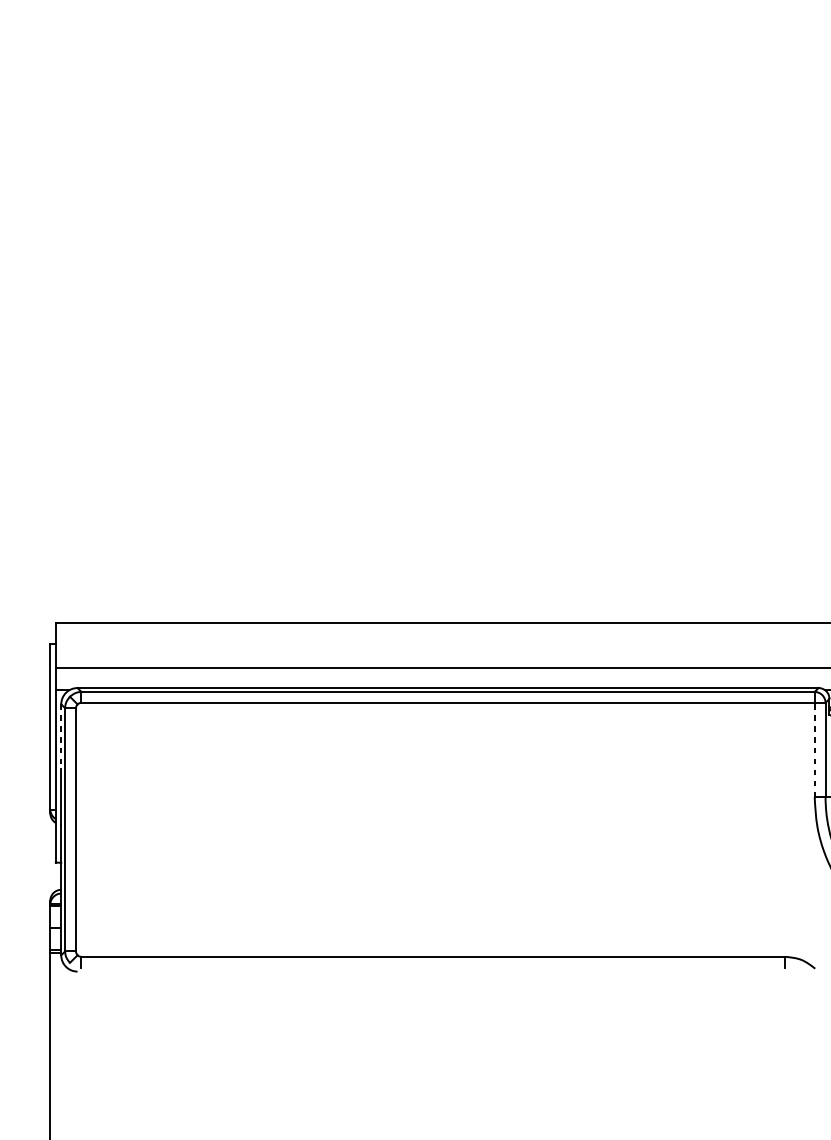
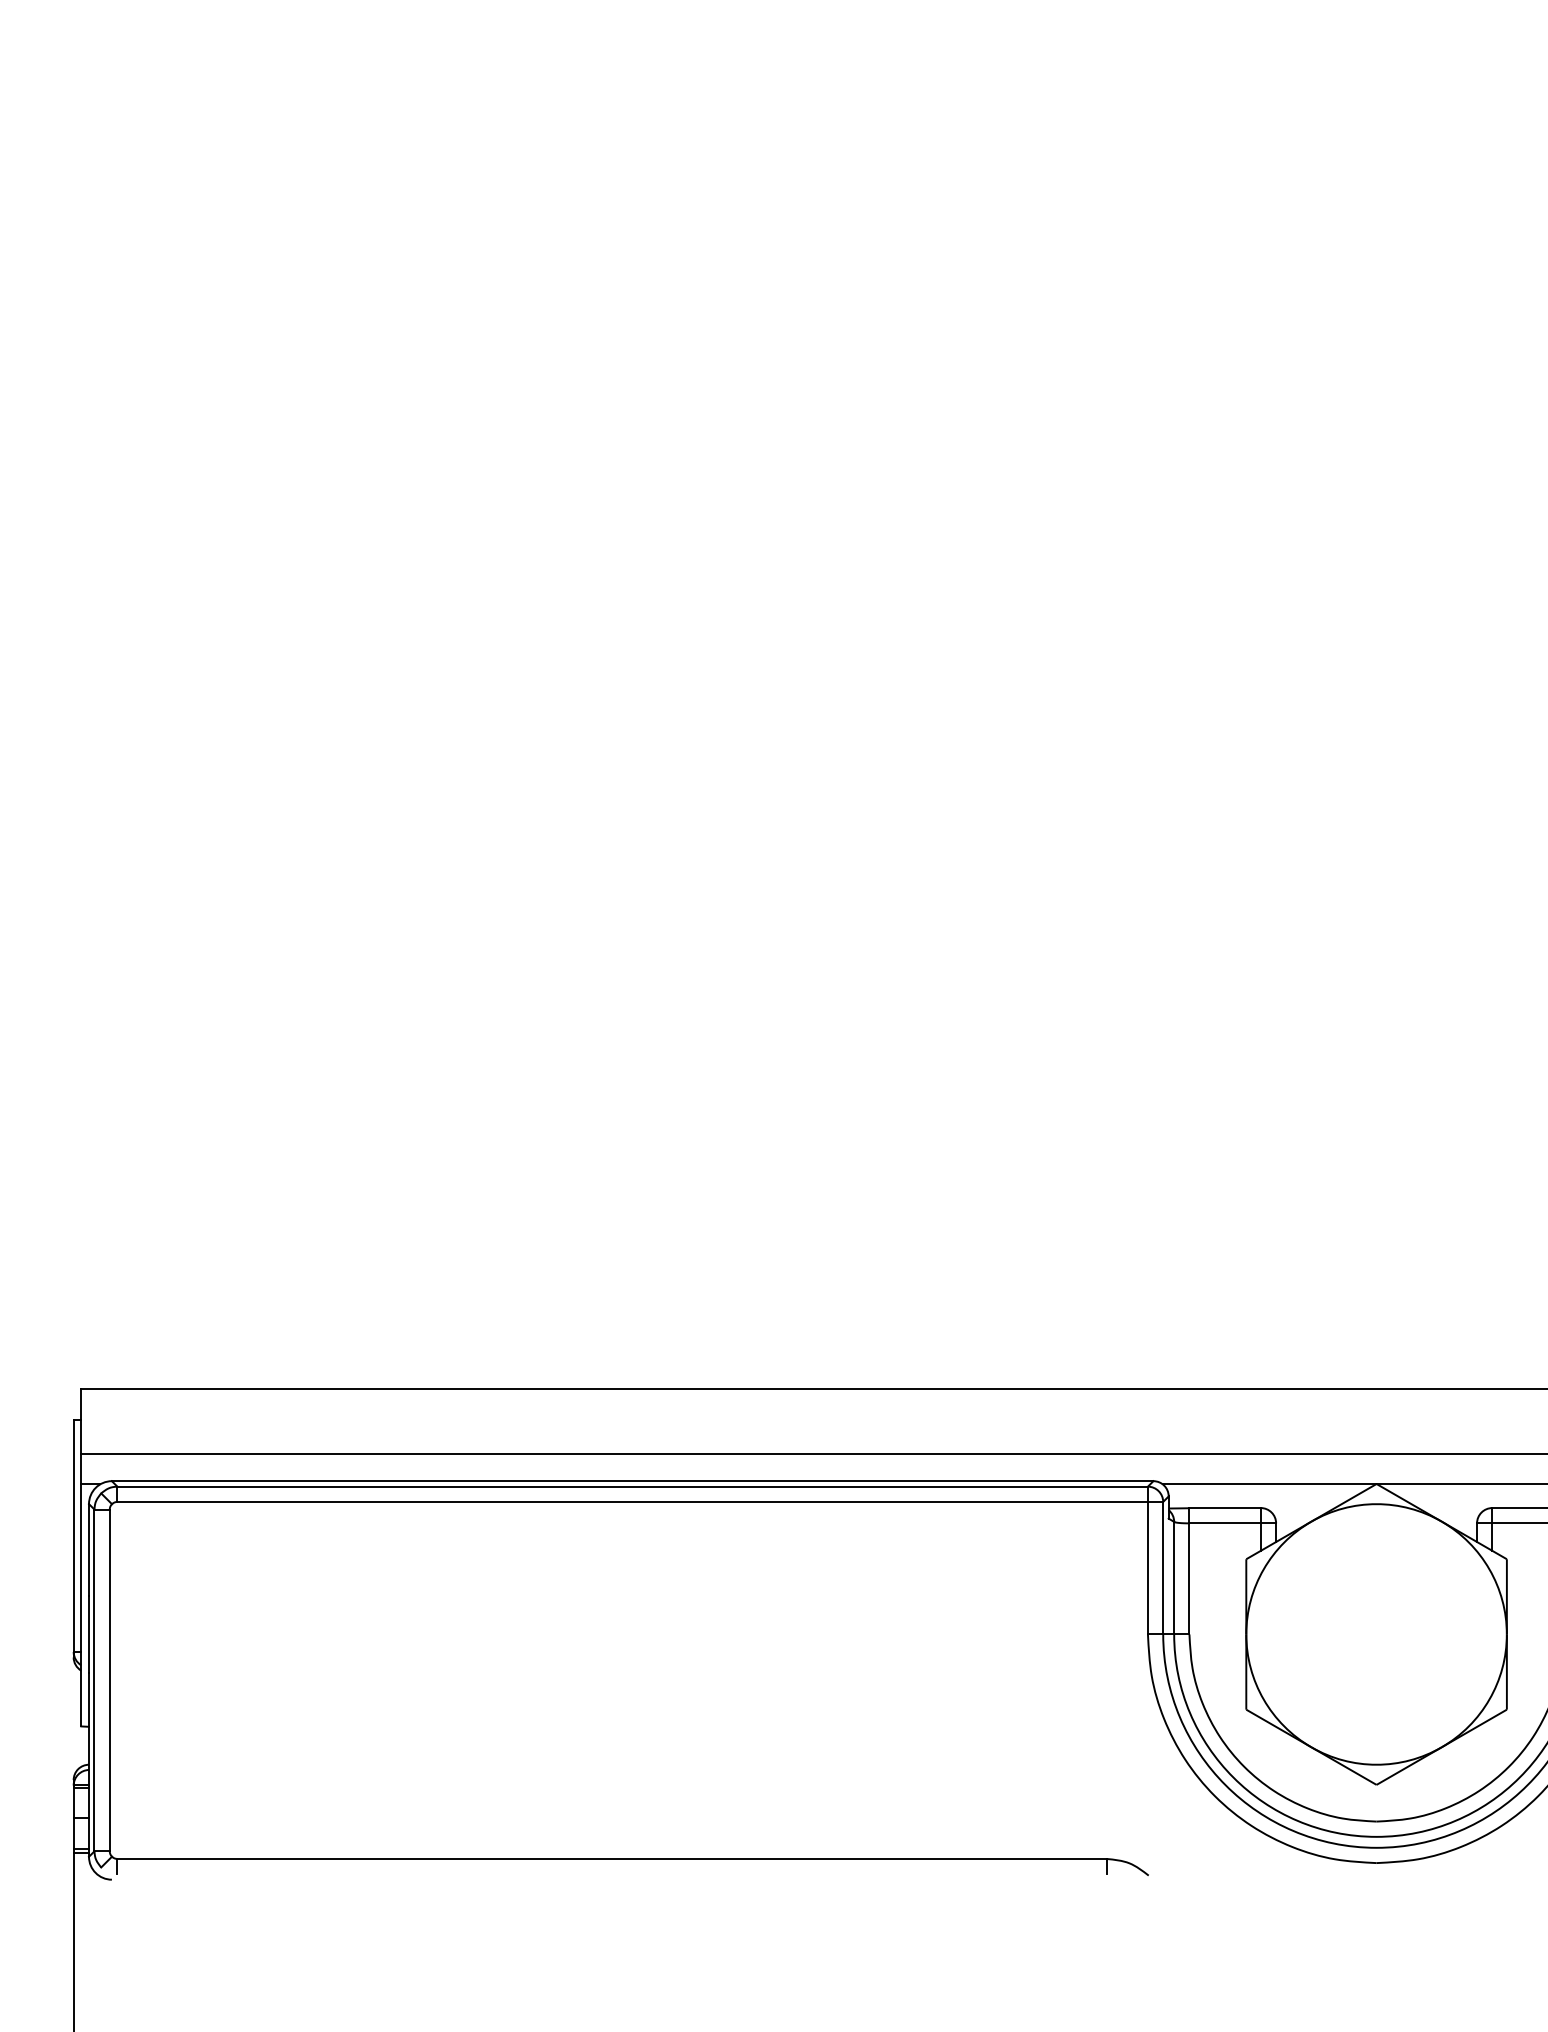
line: (61, 736) -> (89, 1549), dashed -> solid
line: (814, 749) -> (1147, 1567), dashed -> solid

